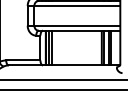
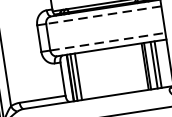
line: (77, 5) -> (103, 14), solid -> dashed
line: (77, 25) -> (107, 41), solid -> dashed

